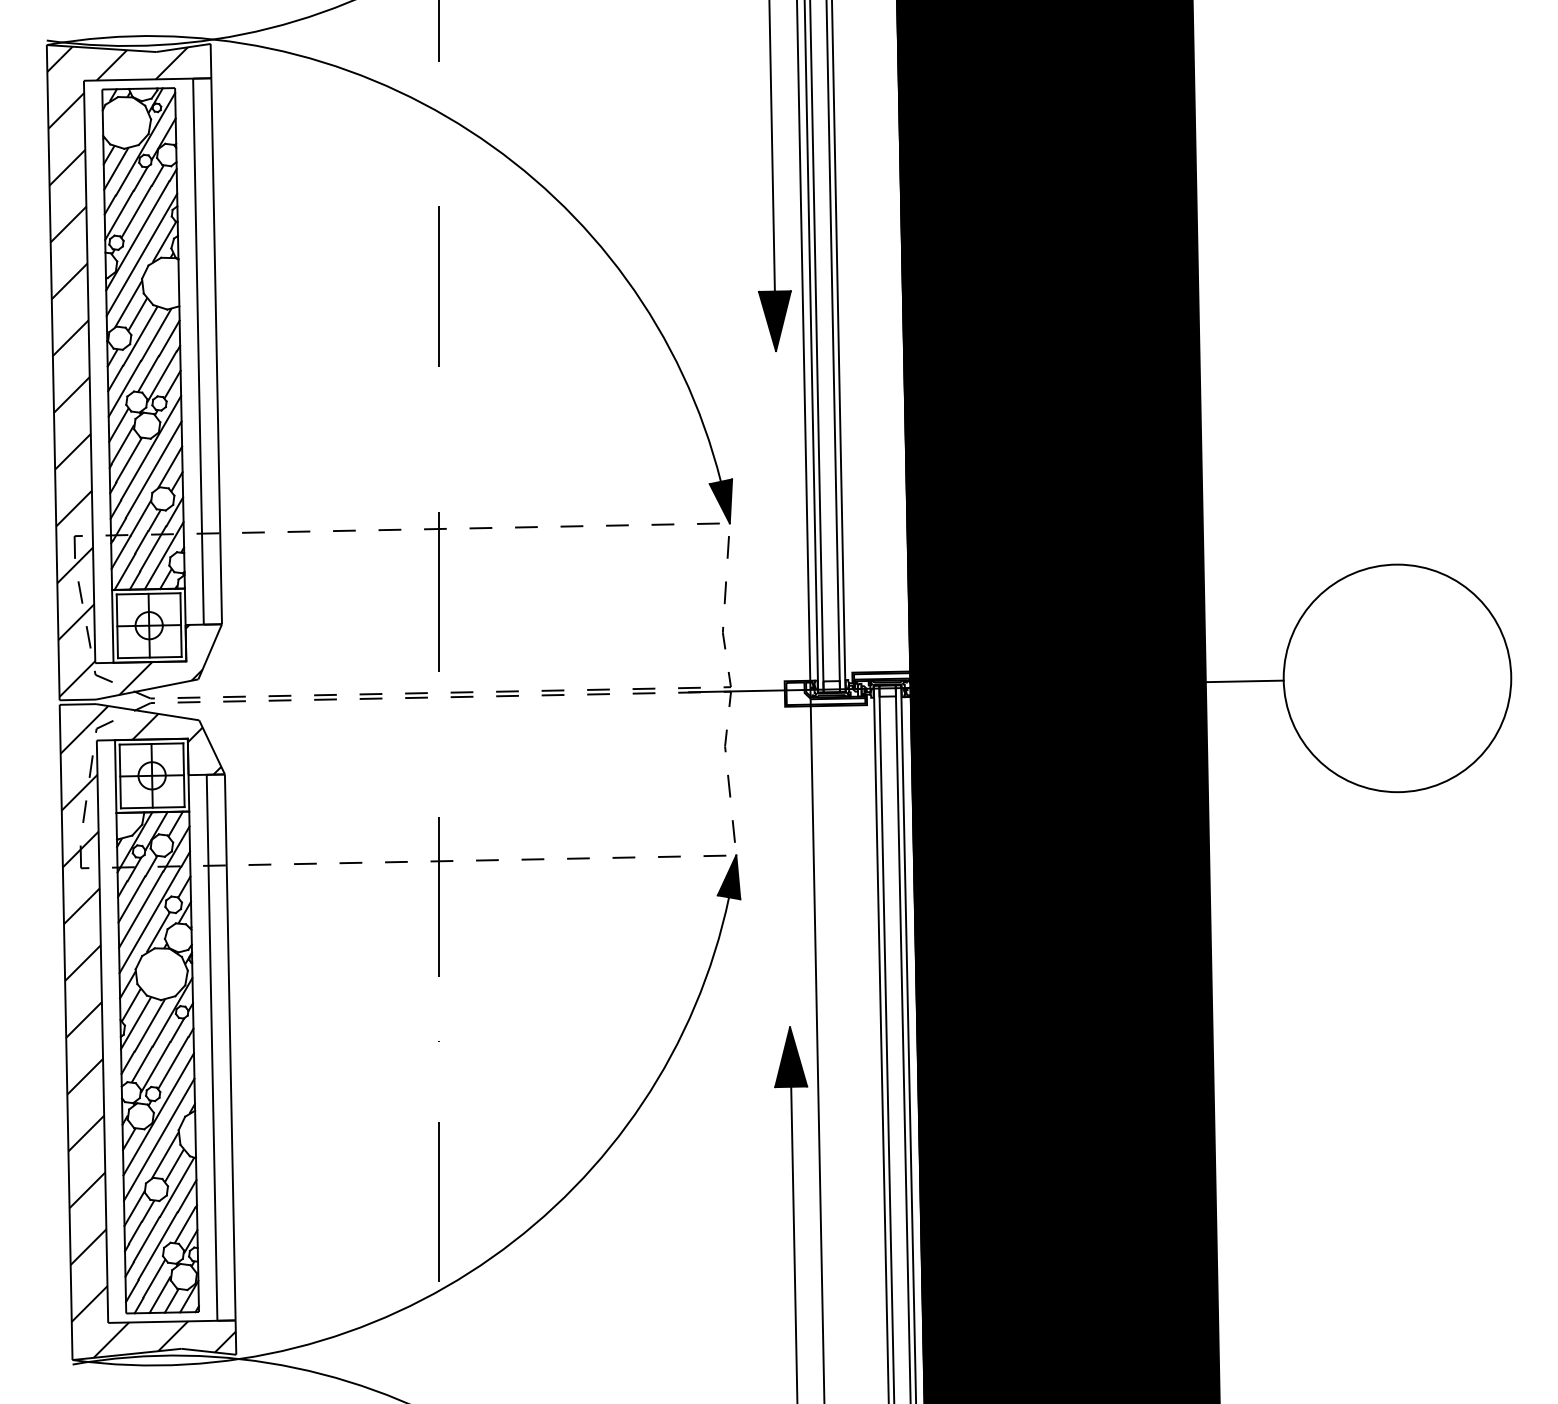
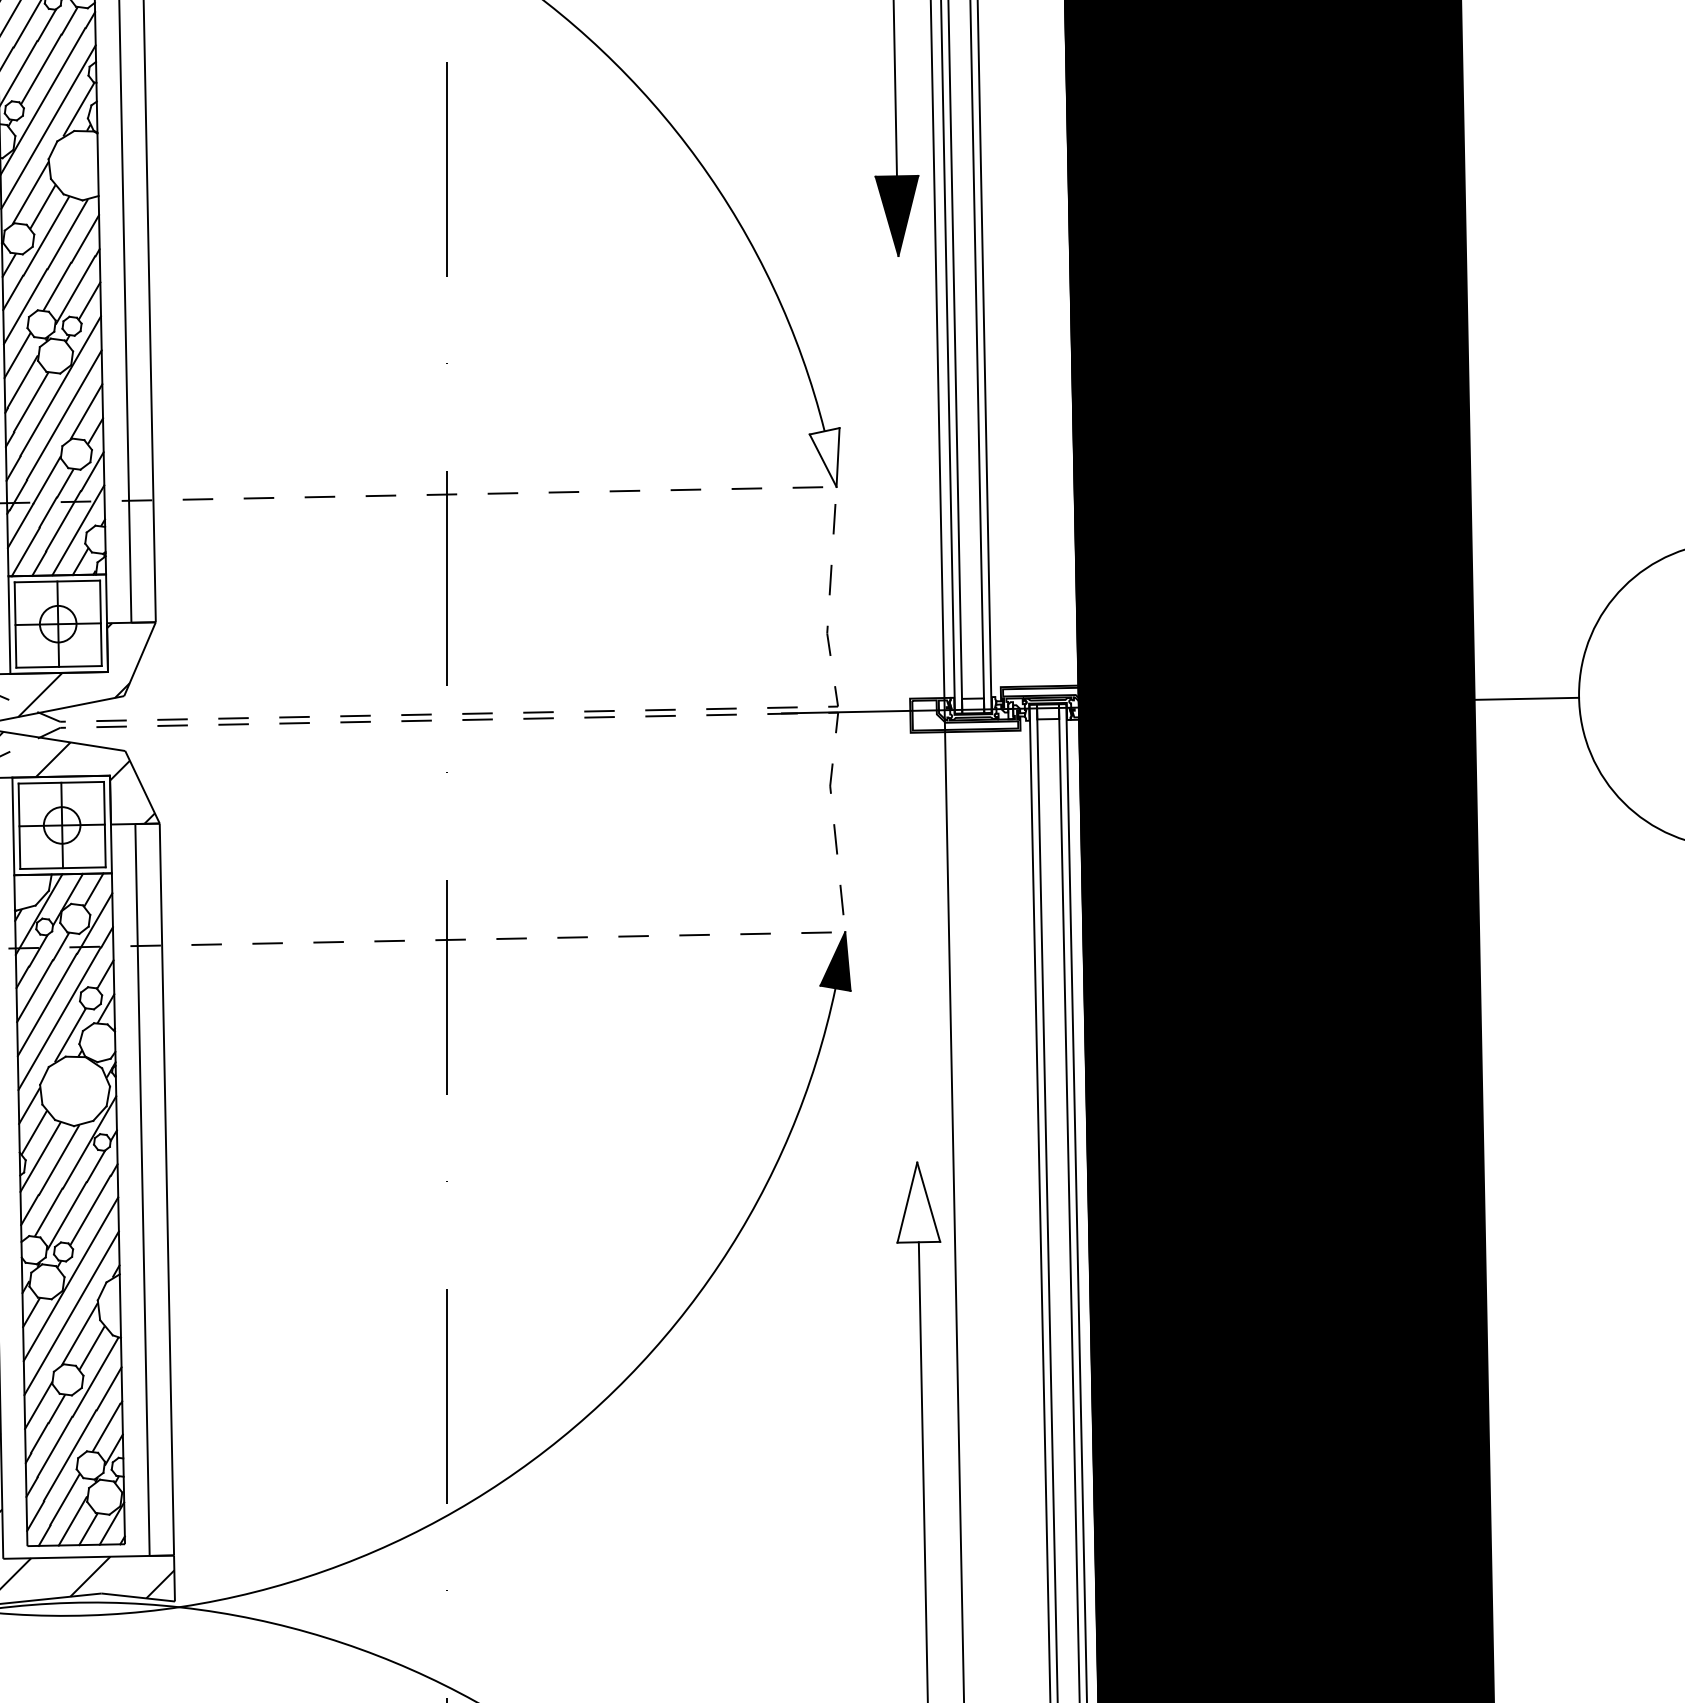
fill: (720, 501) -> (824, 457), removed
fill: (791, 1057) -> (919, 1203), removed

